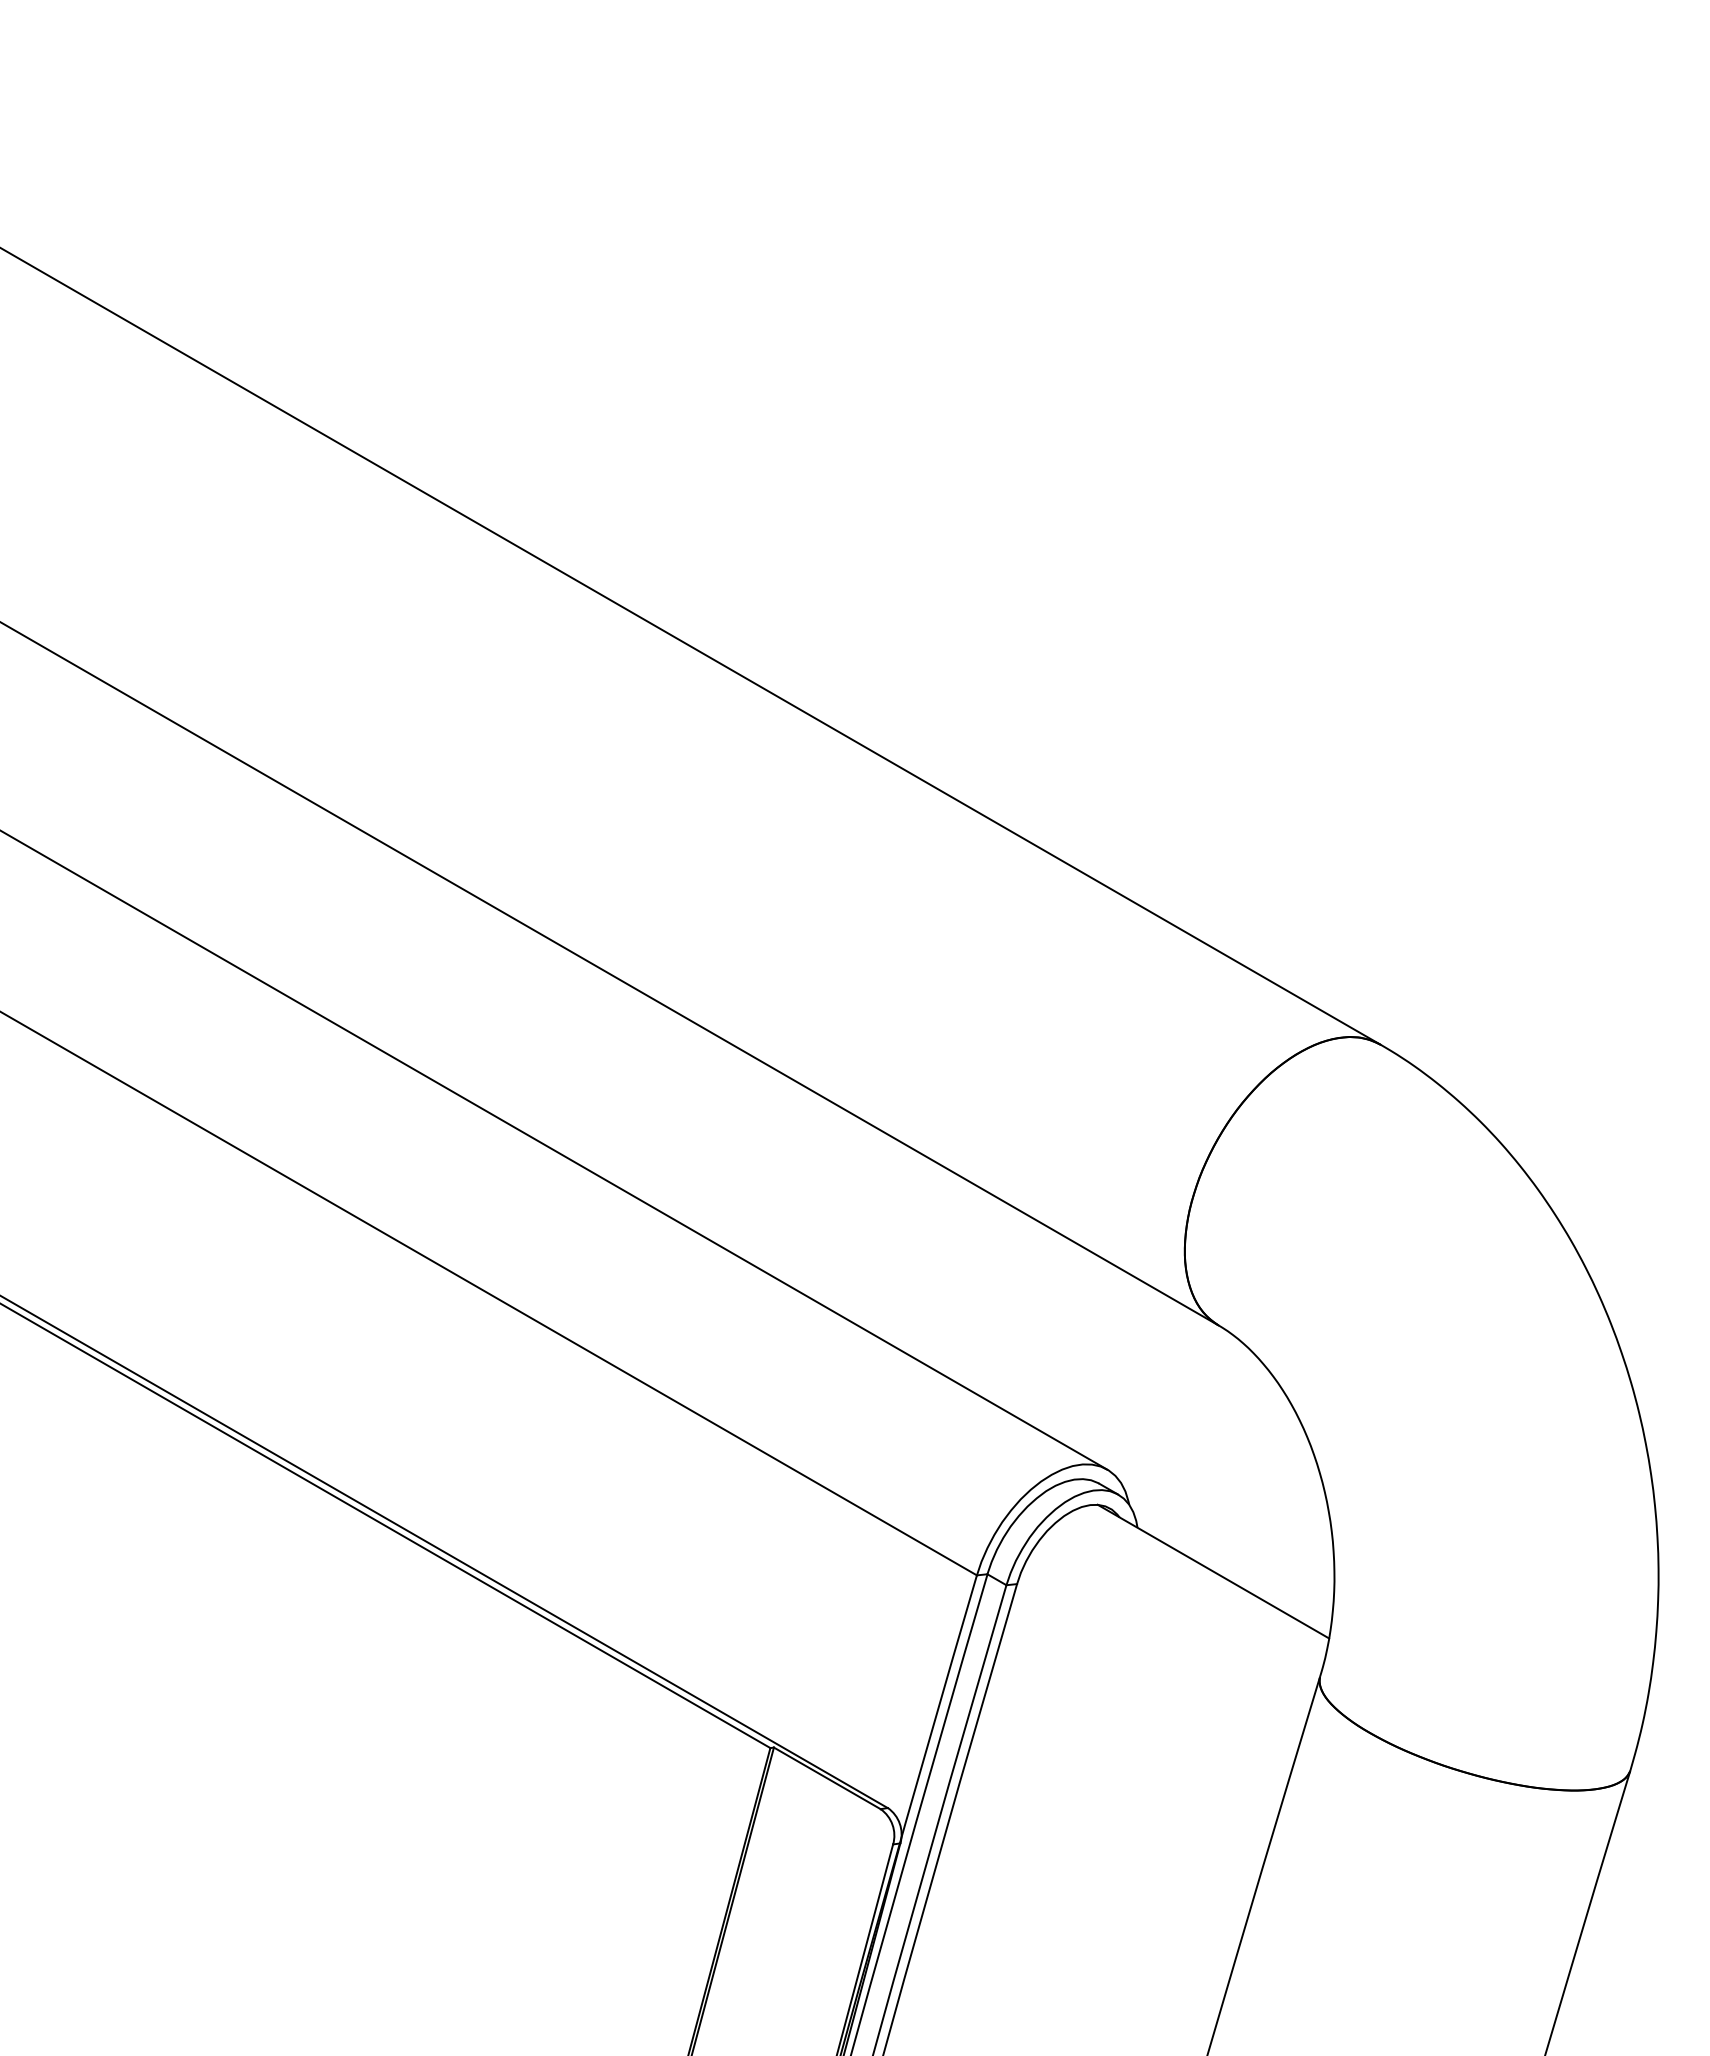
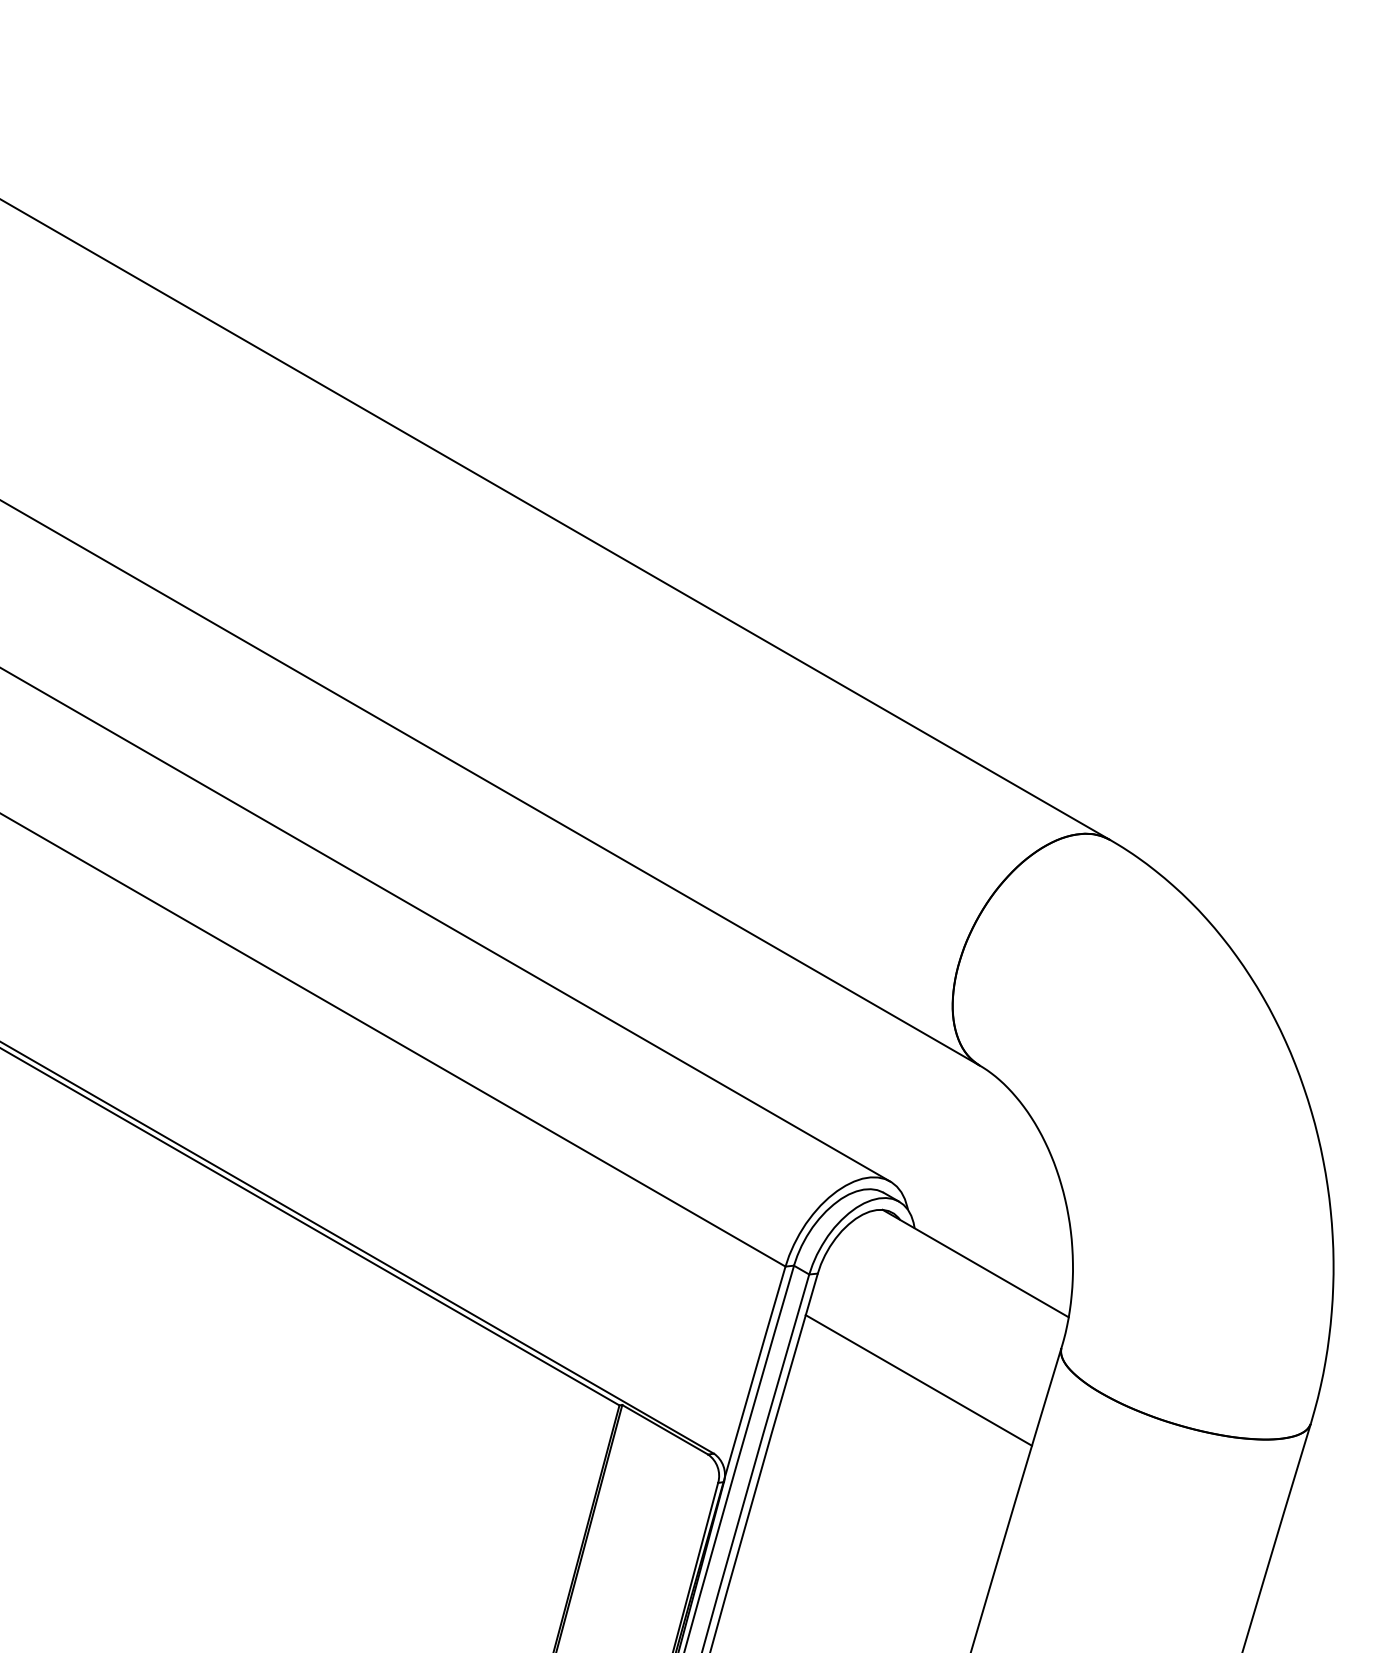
line: (1142, 1716) -> (918, 1380), added

